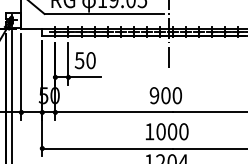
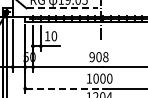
line: (104, 14) -> (62, 8), solid -> dashed
text: (79, 61) -> (47, 36), 50 -> 10
text: (176, 94) -> (105, 56), 900 -> 908
line: (108, 148) -> (64, 88), solid -> dashed

